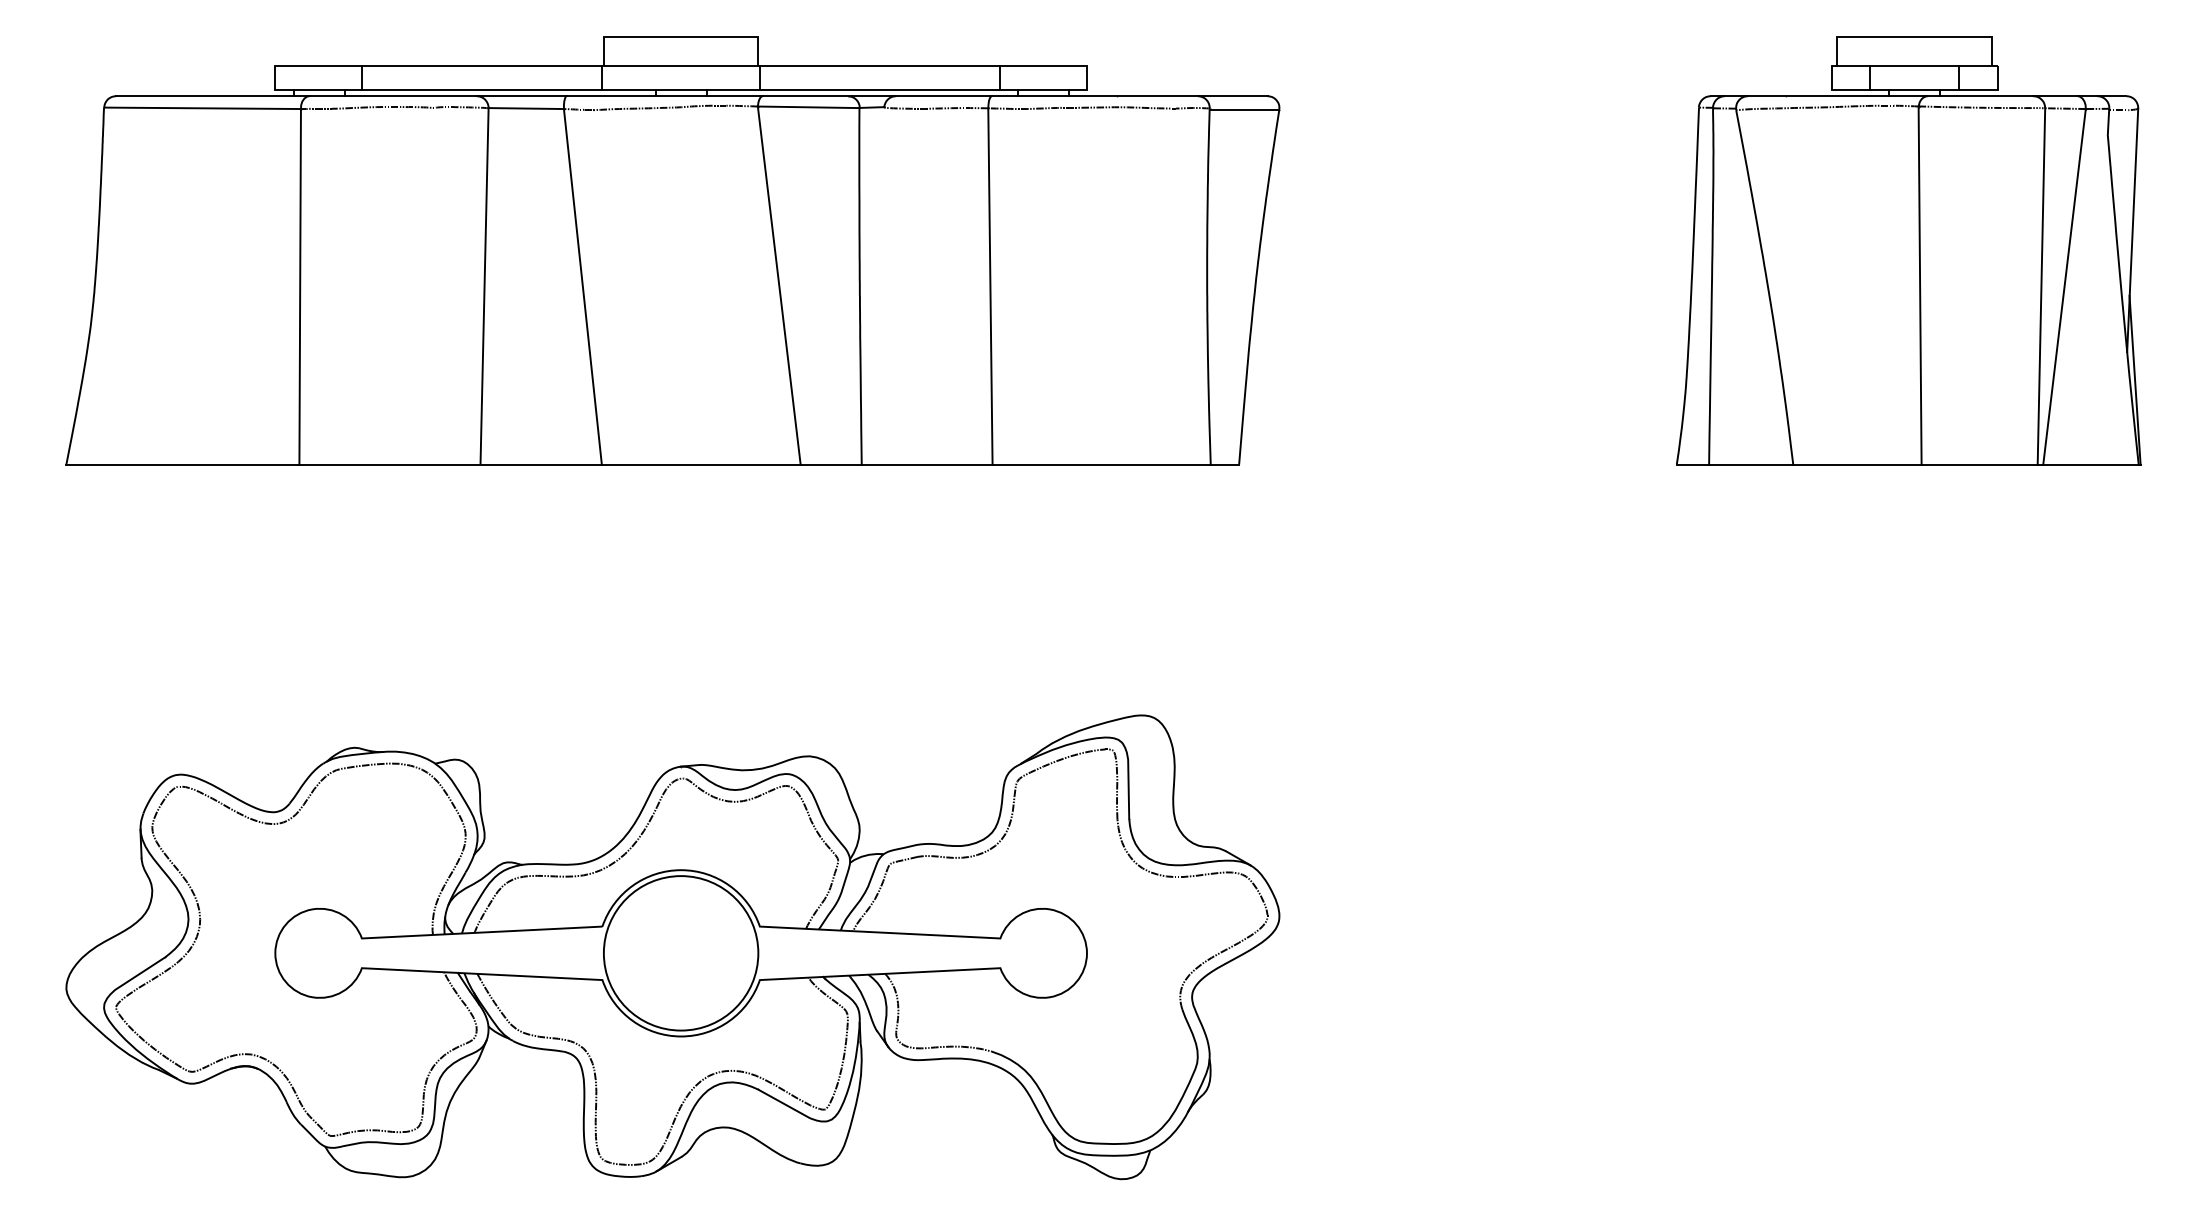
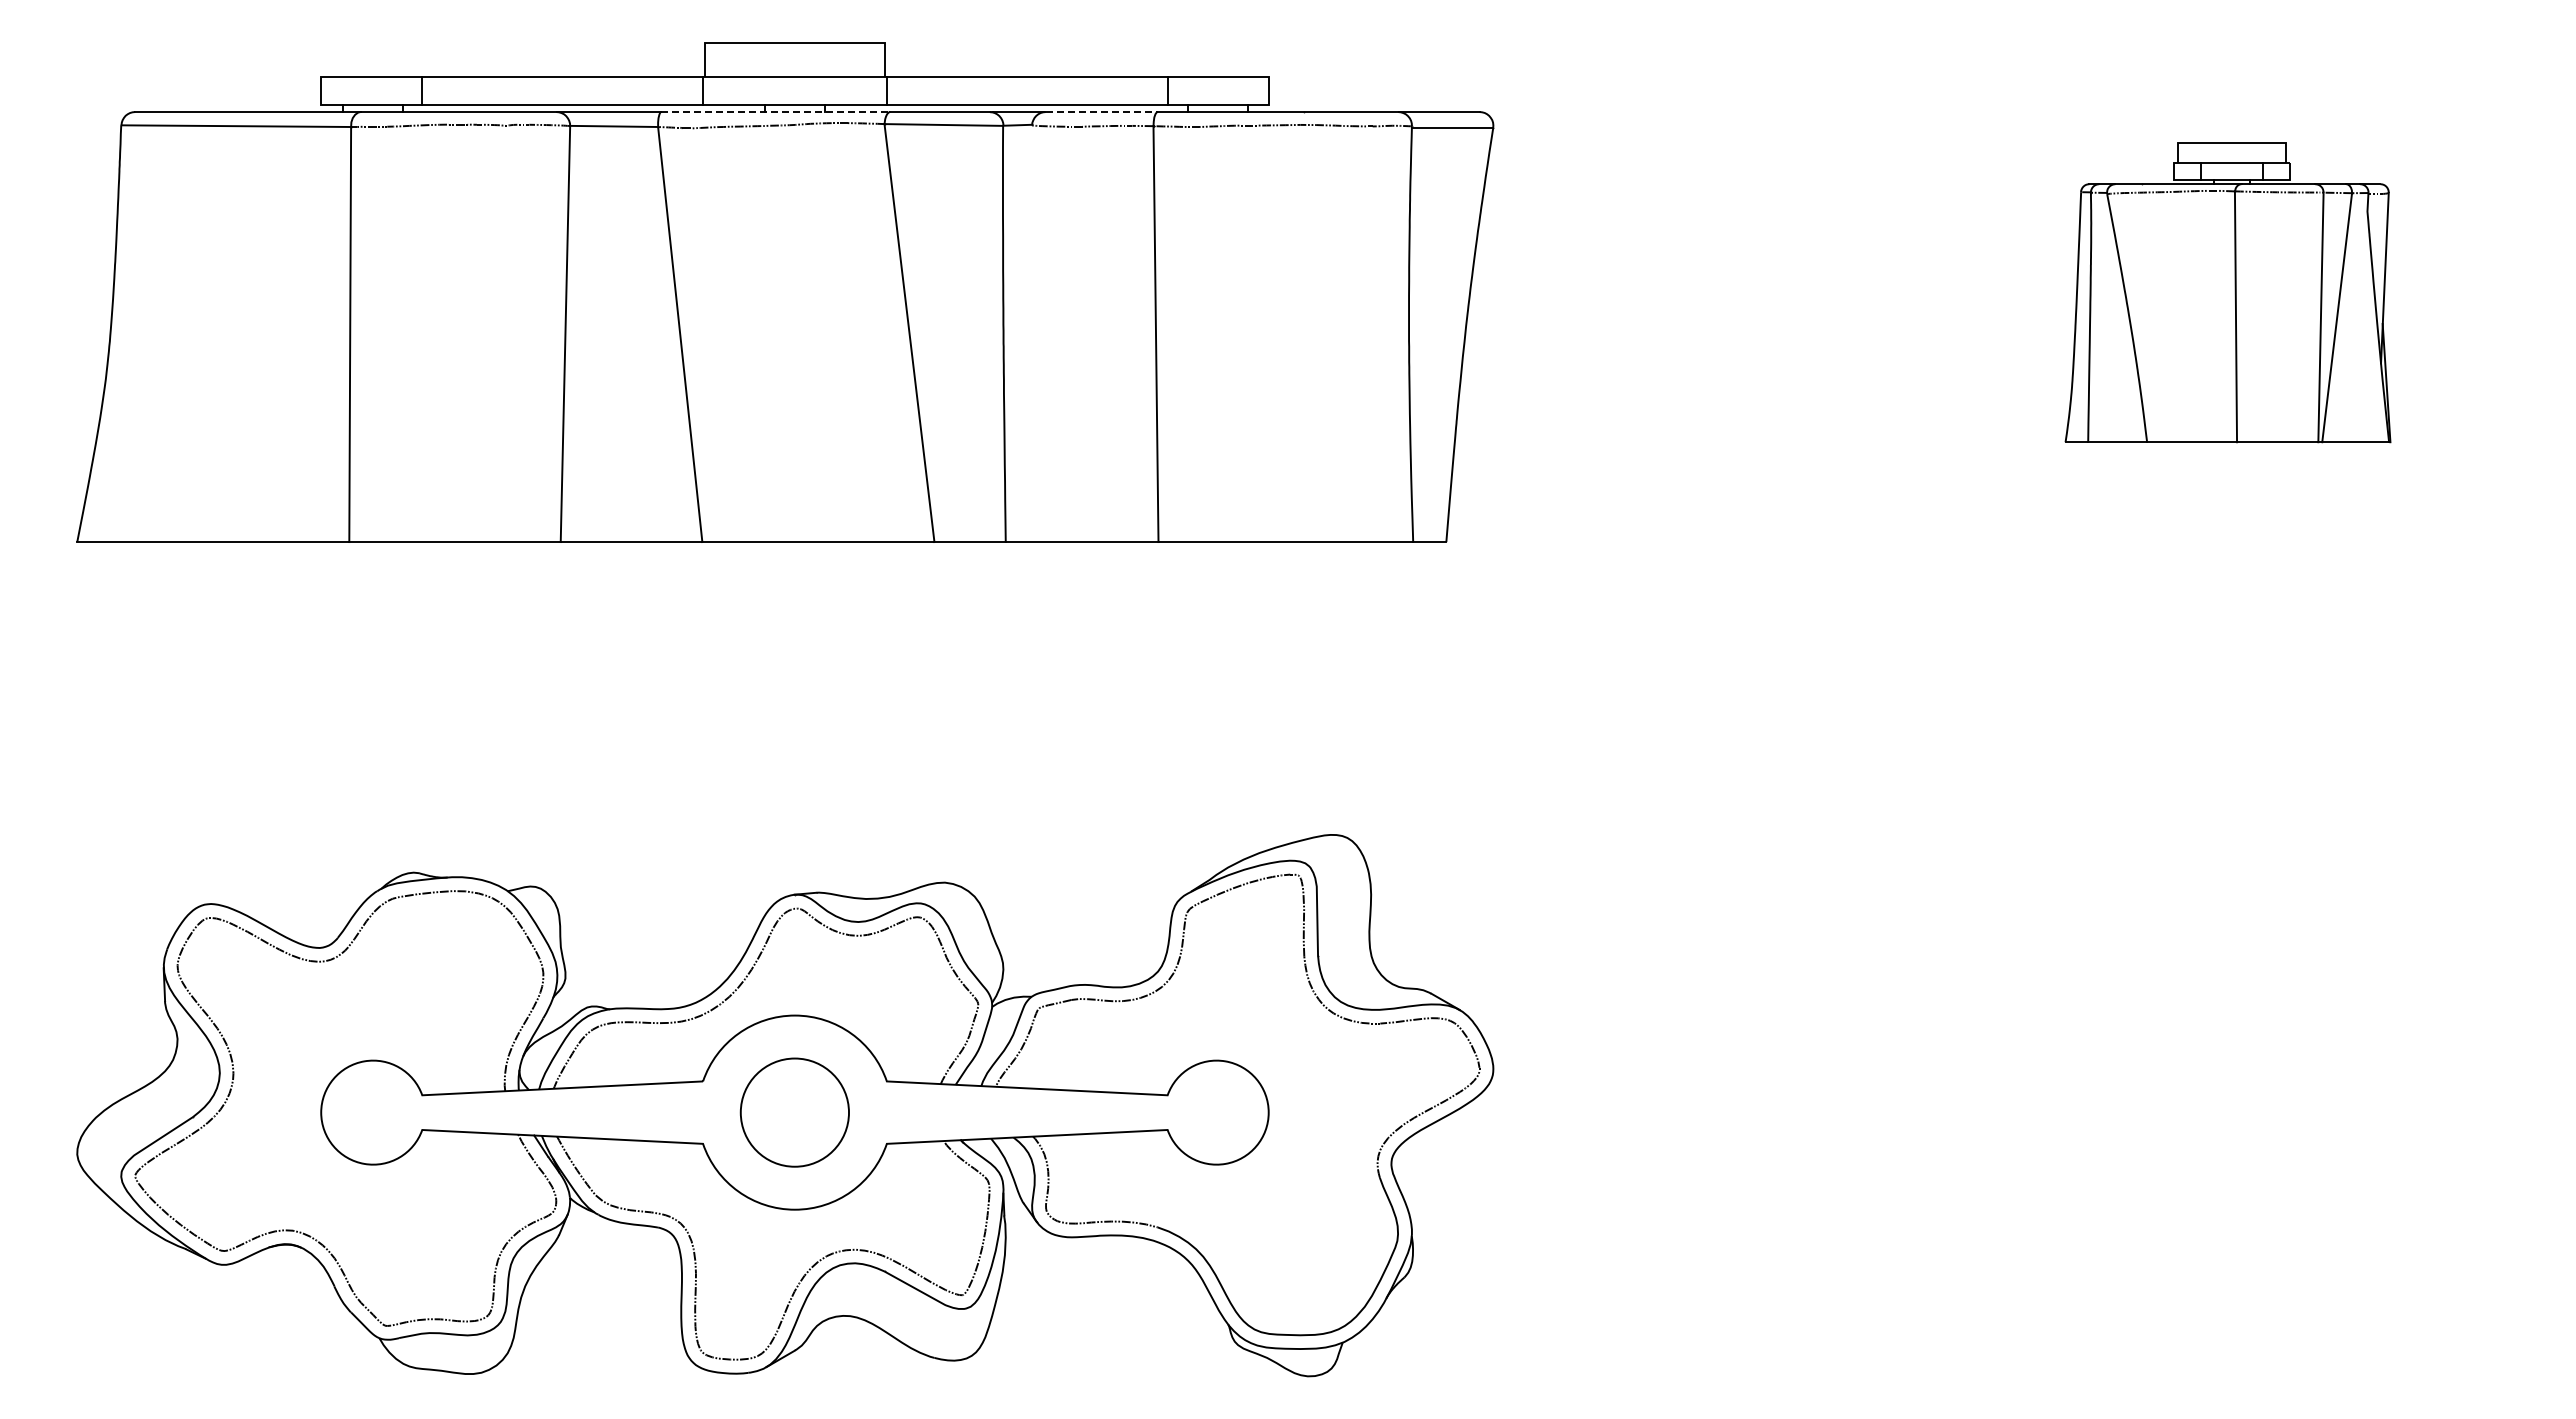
line: (664, 96) -> (775, 112), solid -> dashed
line: (943, 96) -> (1101, 112), solid -> dashed
part: (1908, 250) -> (2227, 292), size x0.6
circle: (680, 953) -> (794, 1112), size x0.6

